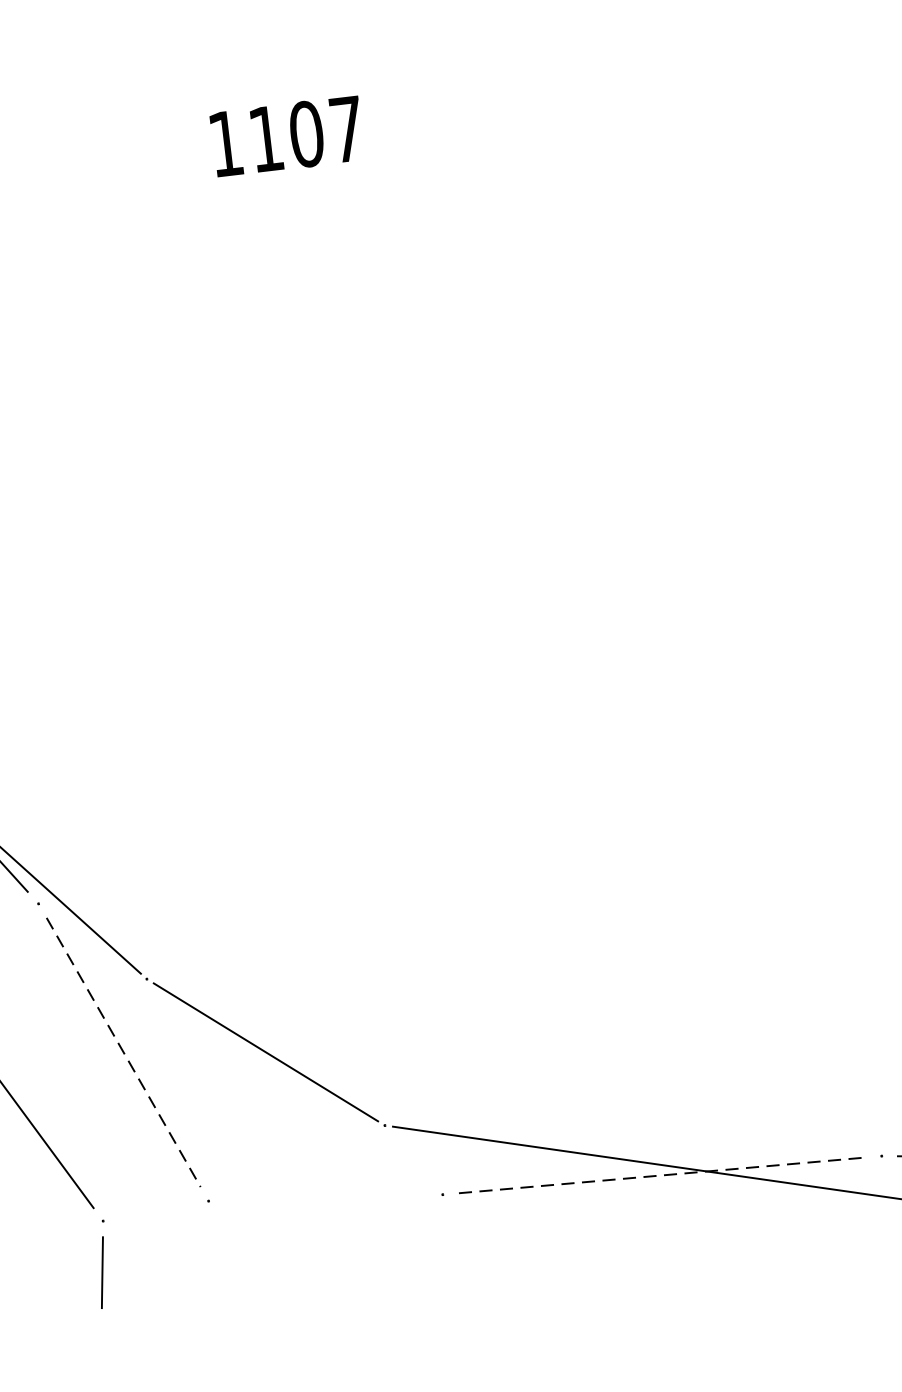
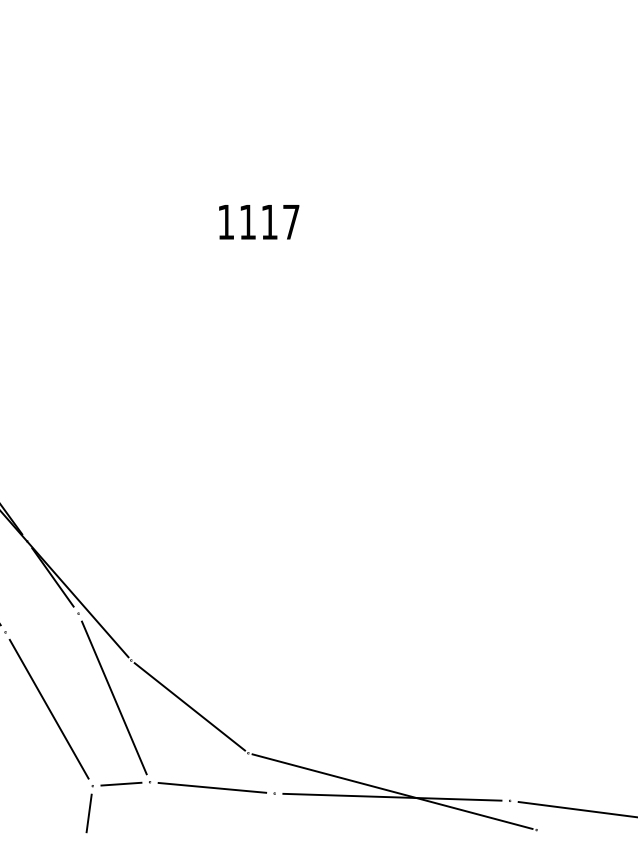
text: (306, 134) -> (269, 222), 1107 -> 1117
line: (123, 1051) -> (114, 697), dashed -> solid
line: (662, 1175) -> (392, 797), dashed -> solid
line: (325, 1197) -> (212, 787), added
line: (155, 1209) -> (121, 783), added

